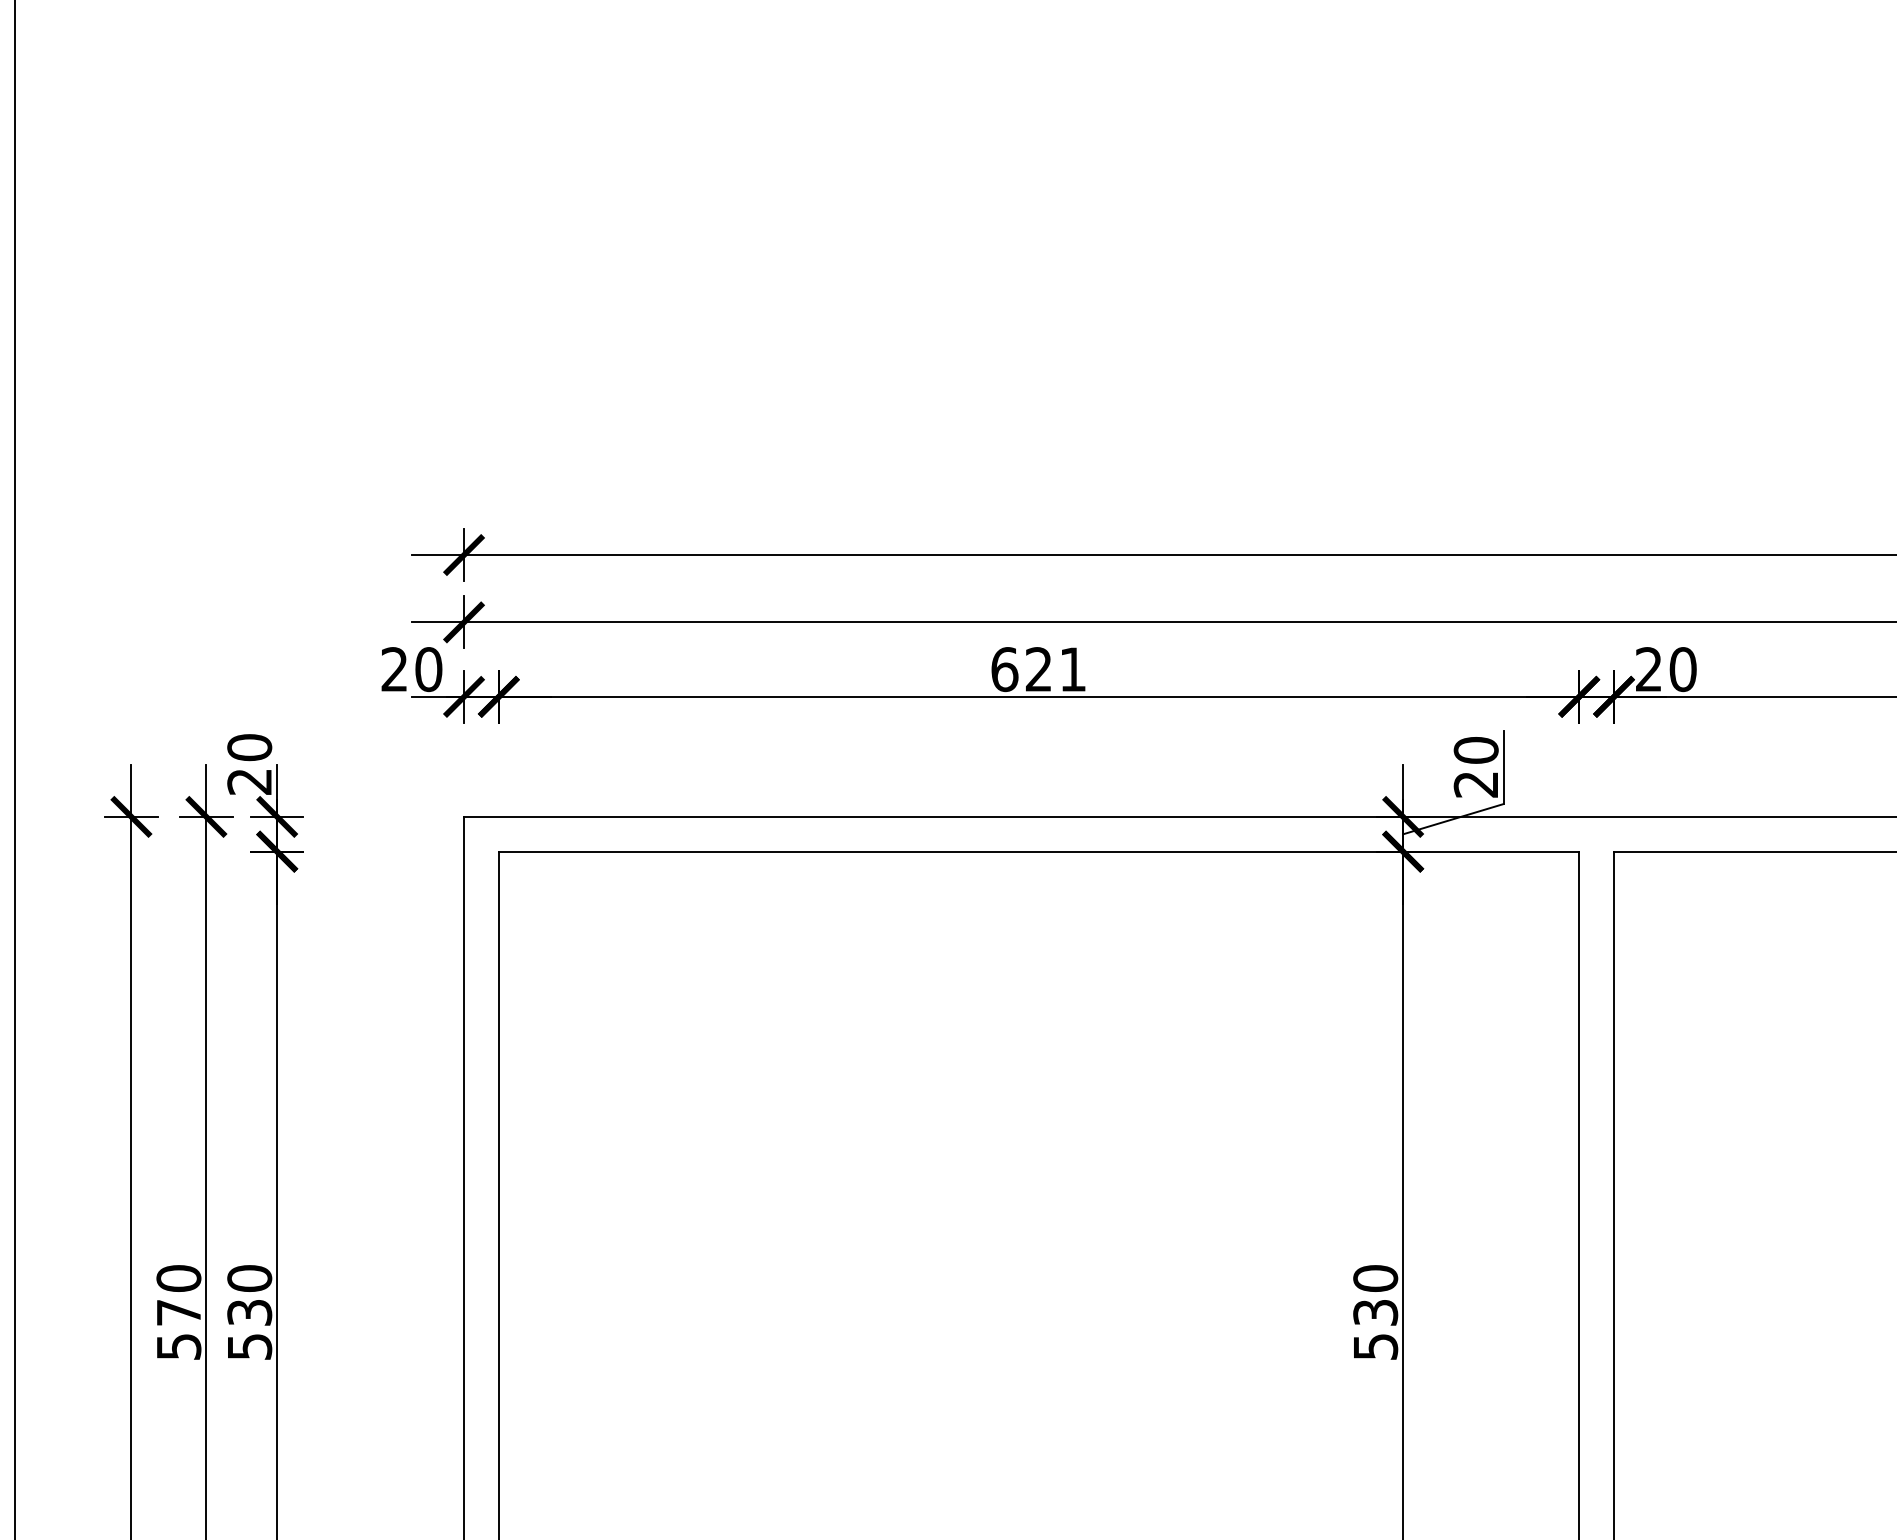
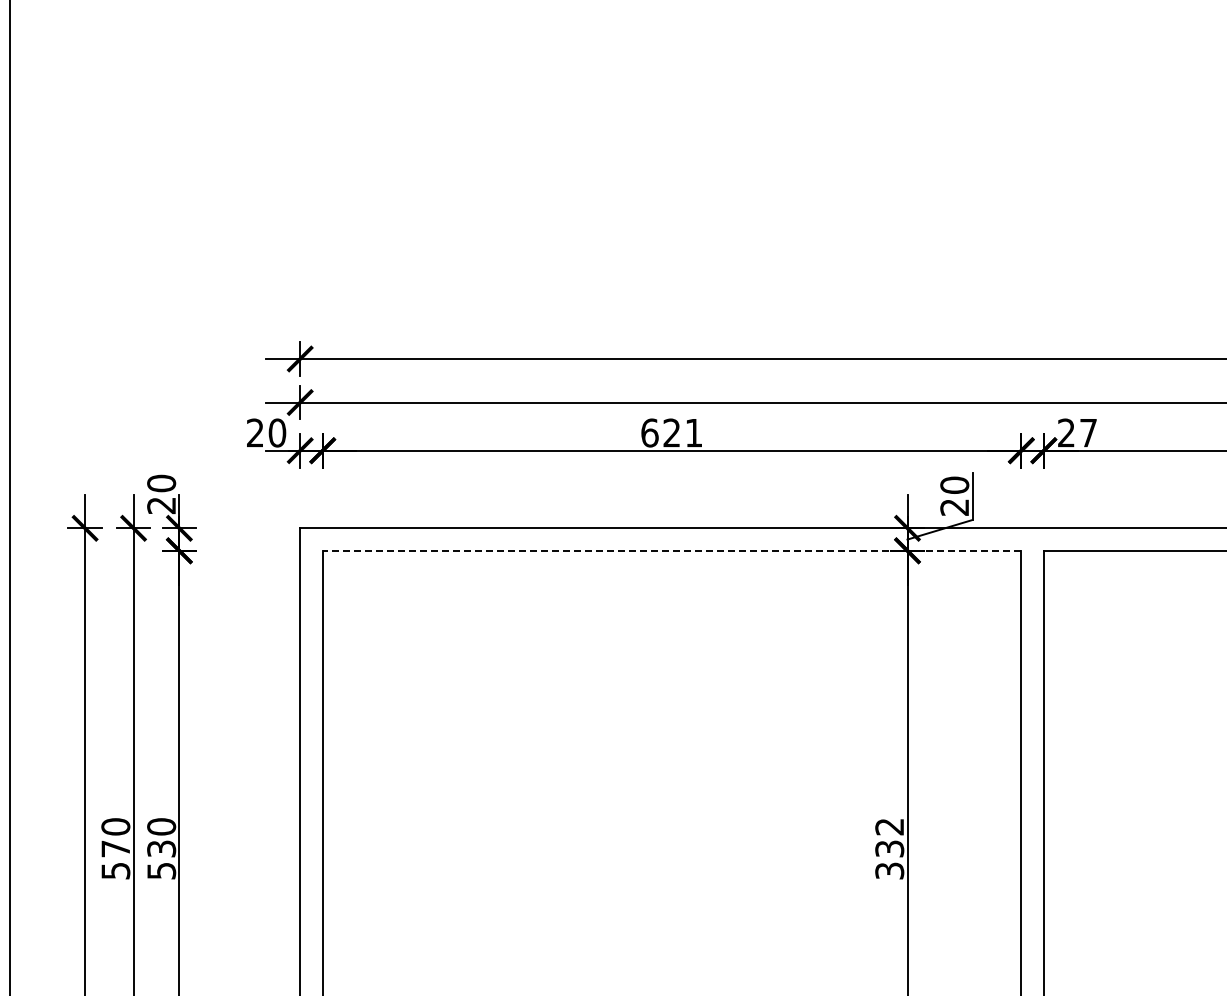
text: (1683, 668) -> (1088, 432), 20 -> 27
line: (1038, 851) -> (671, 550), solid -> dashed
text: (1375, 1312) -> (889, 848), 530 -> 332

